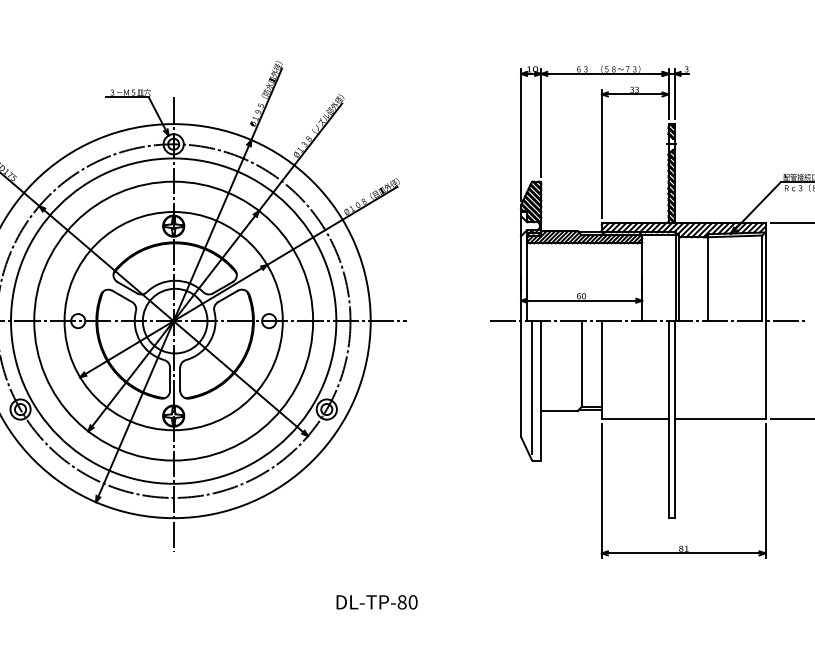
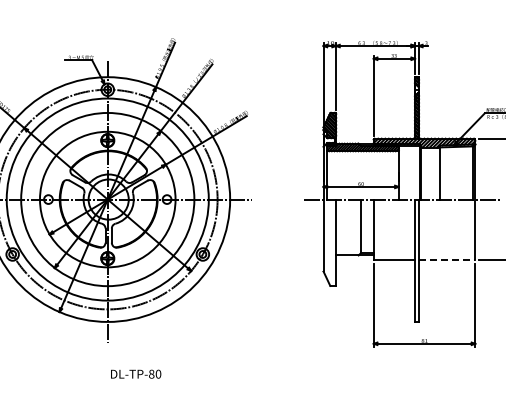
line: (532, 387) -> (330, 240), removed
line: (720, 419) -> (447, 260), solid -> dashed
text: (377, 601) -> (136, 373), moved

